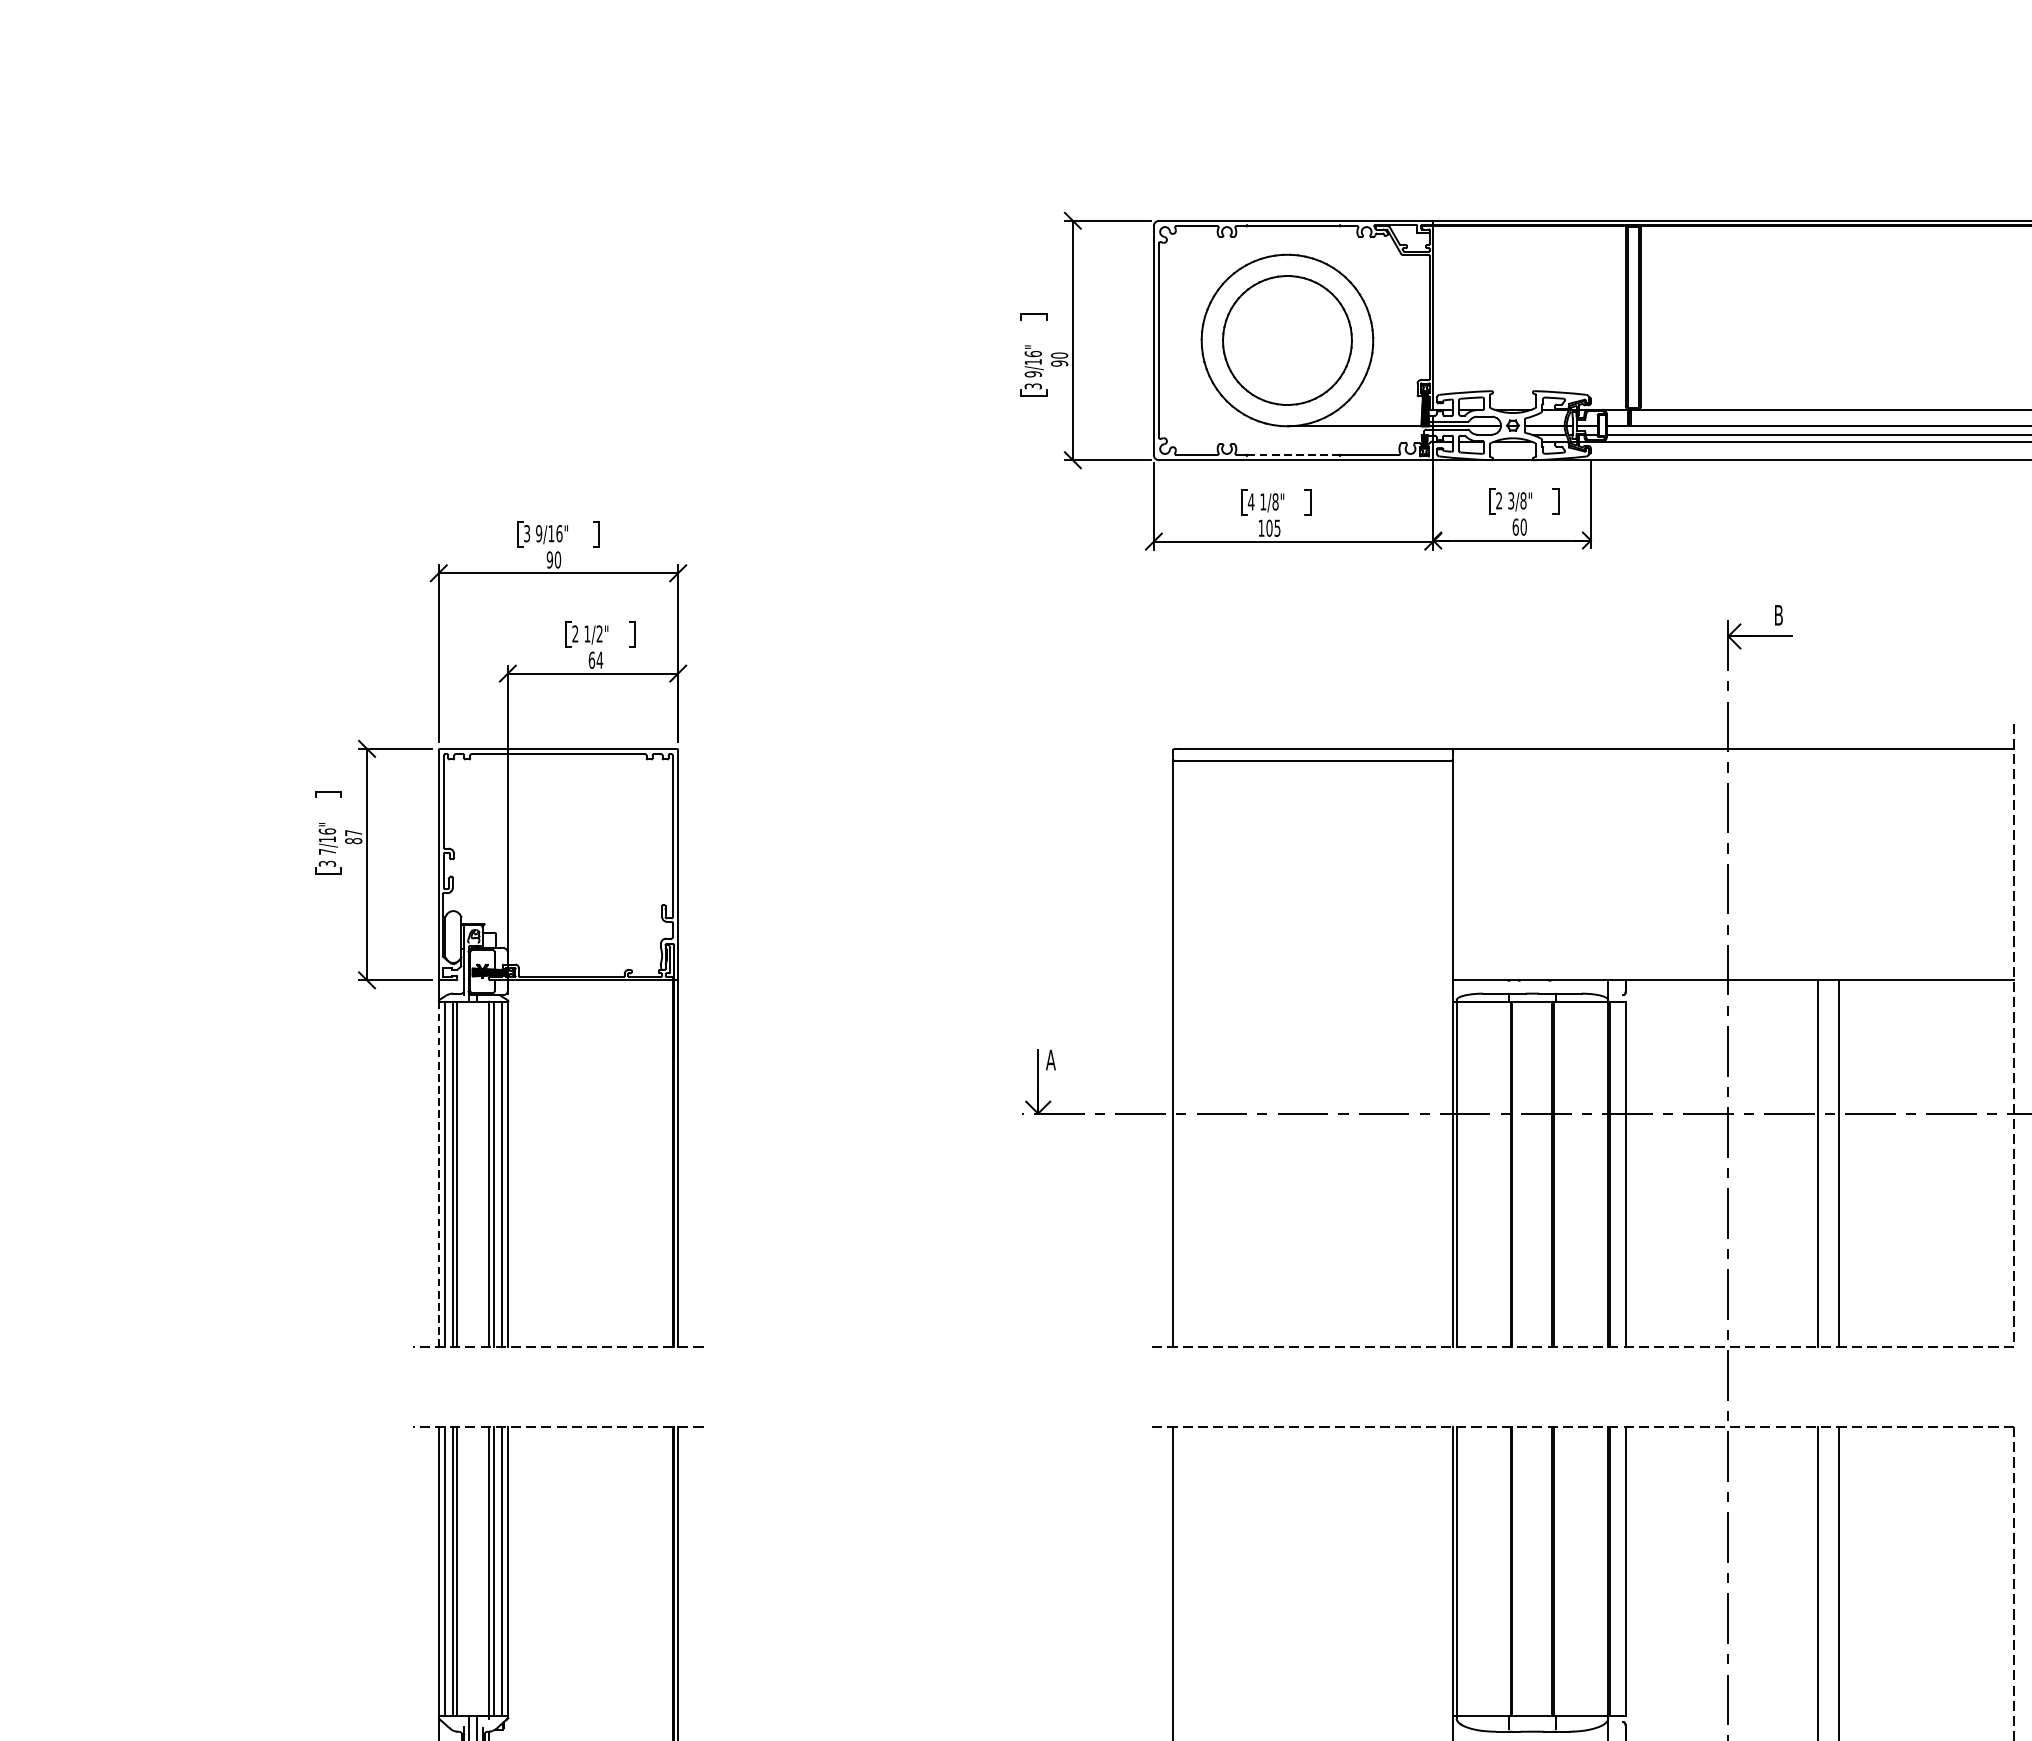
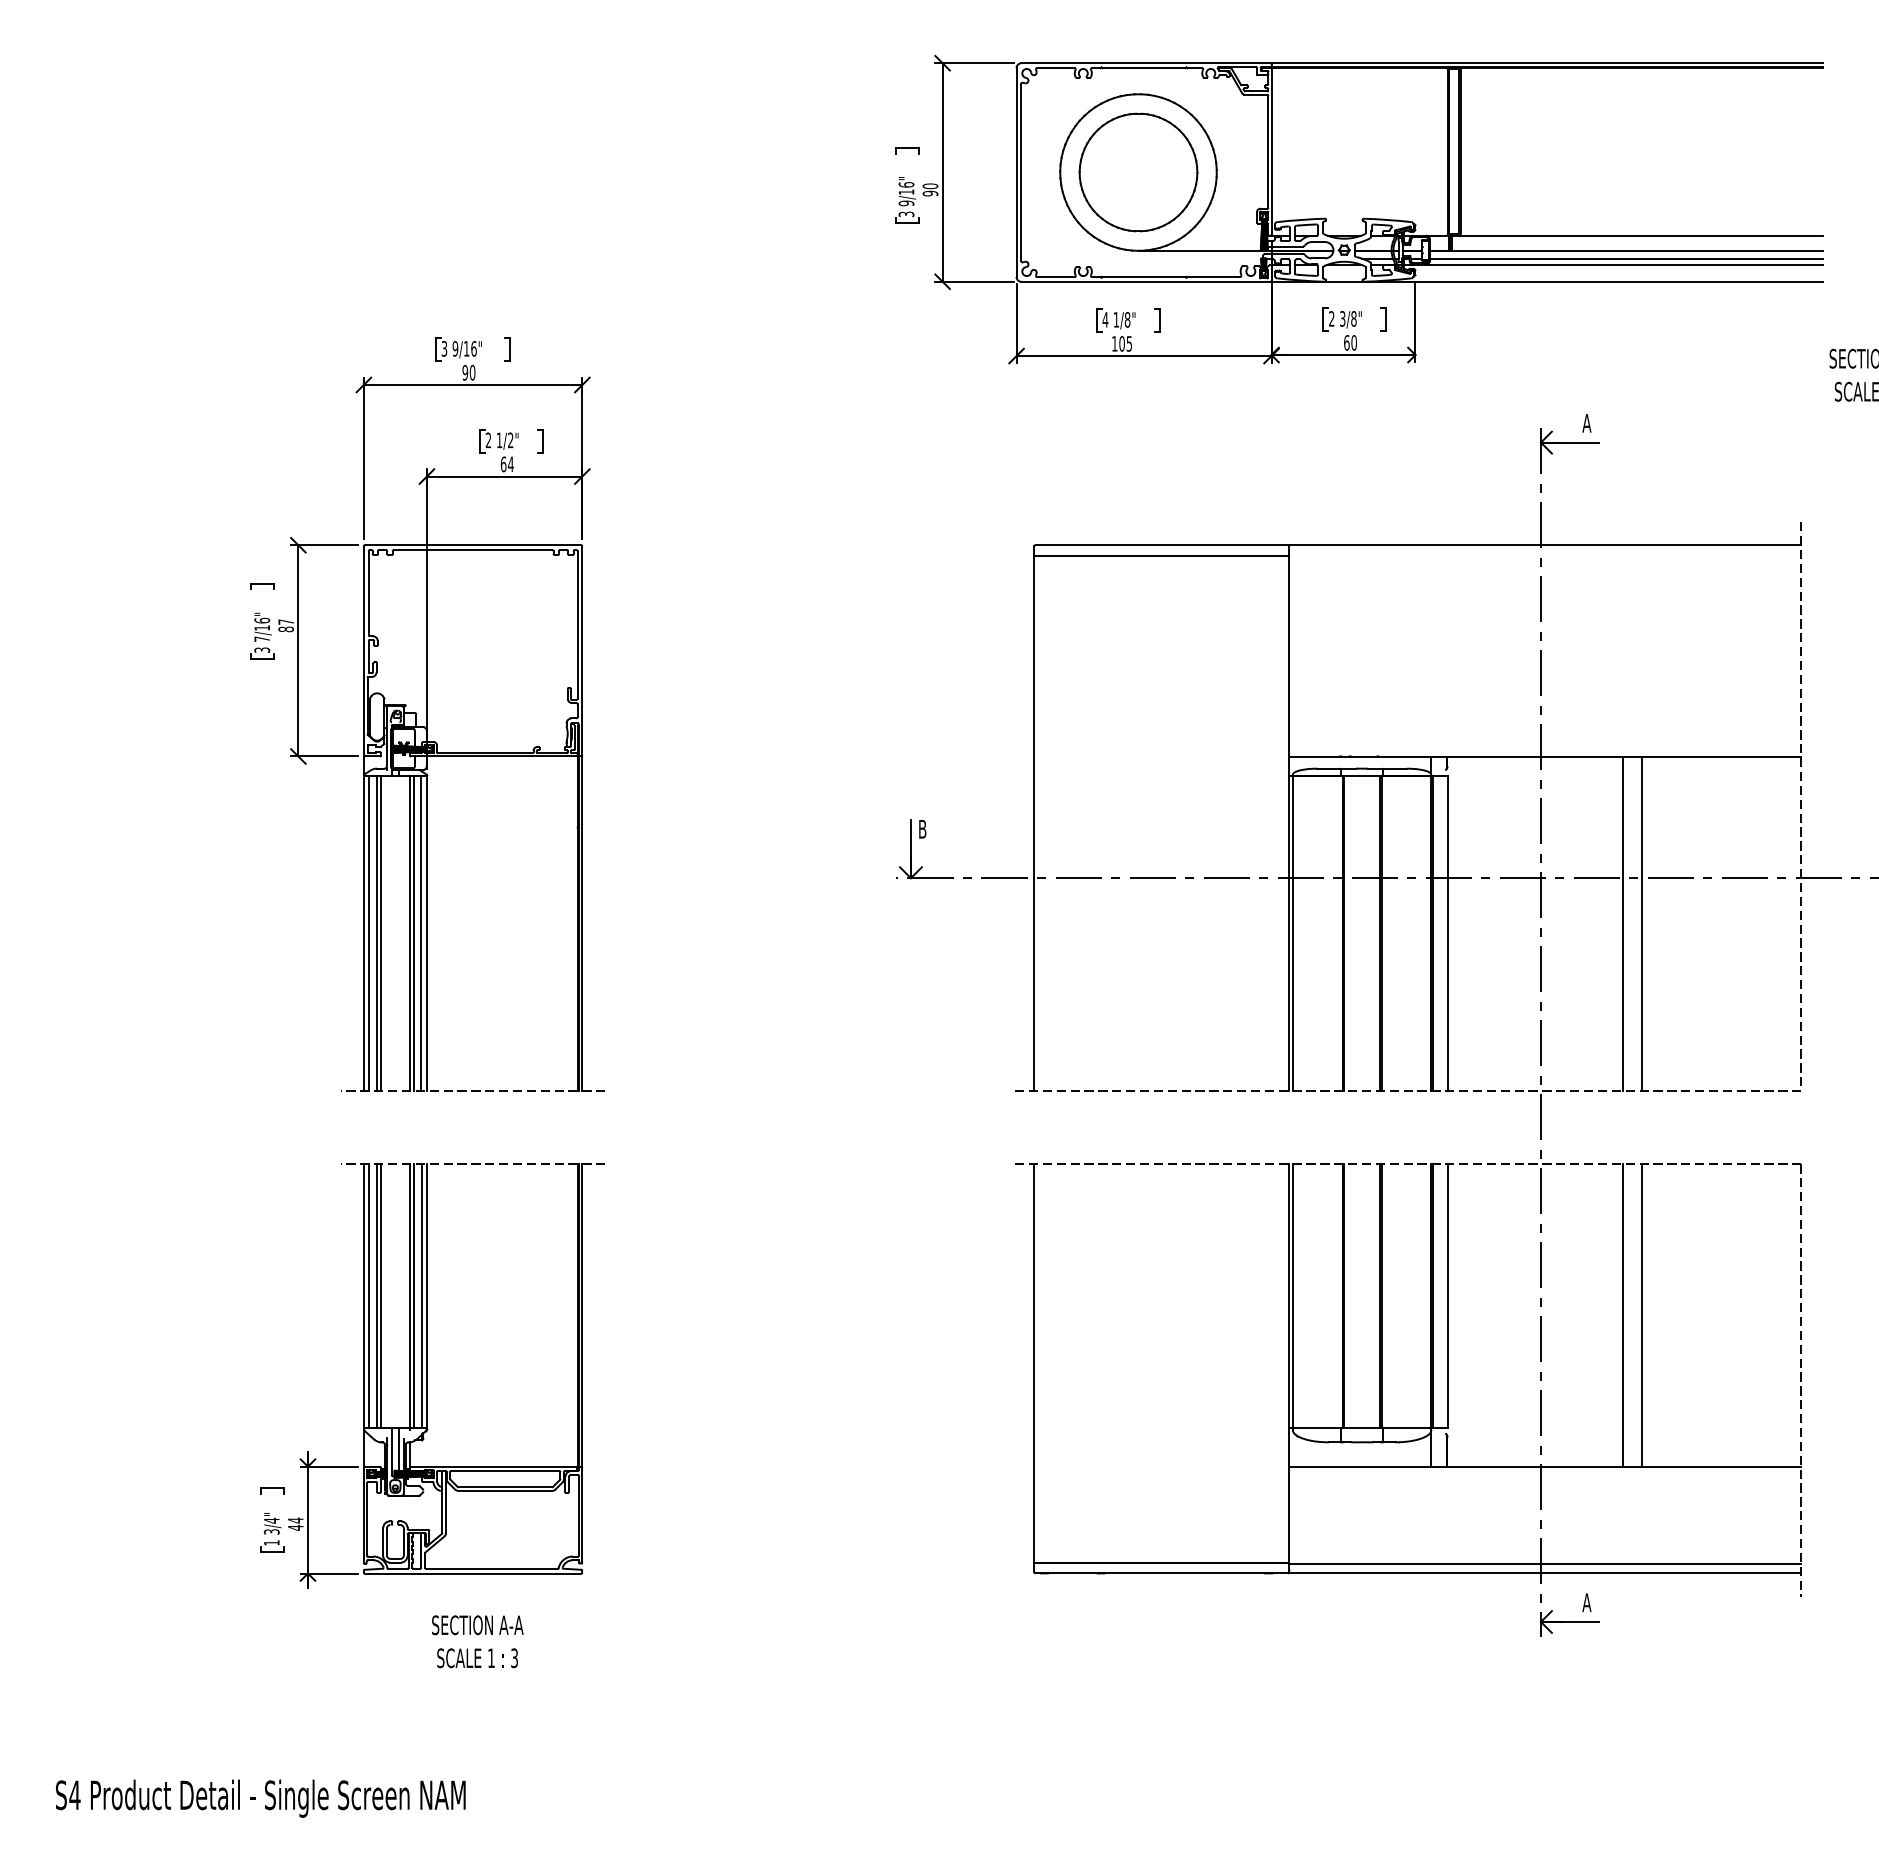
line: (1294, 454) -> (1144, 276), dashed -> solid
text: (1778, 615) -> (1586, 423), B -> A
text: (1050, 1060) -> (922, 829), A -> B
line: (438, 1174) -> (363, 933), dashed -> solid

